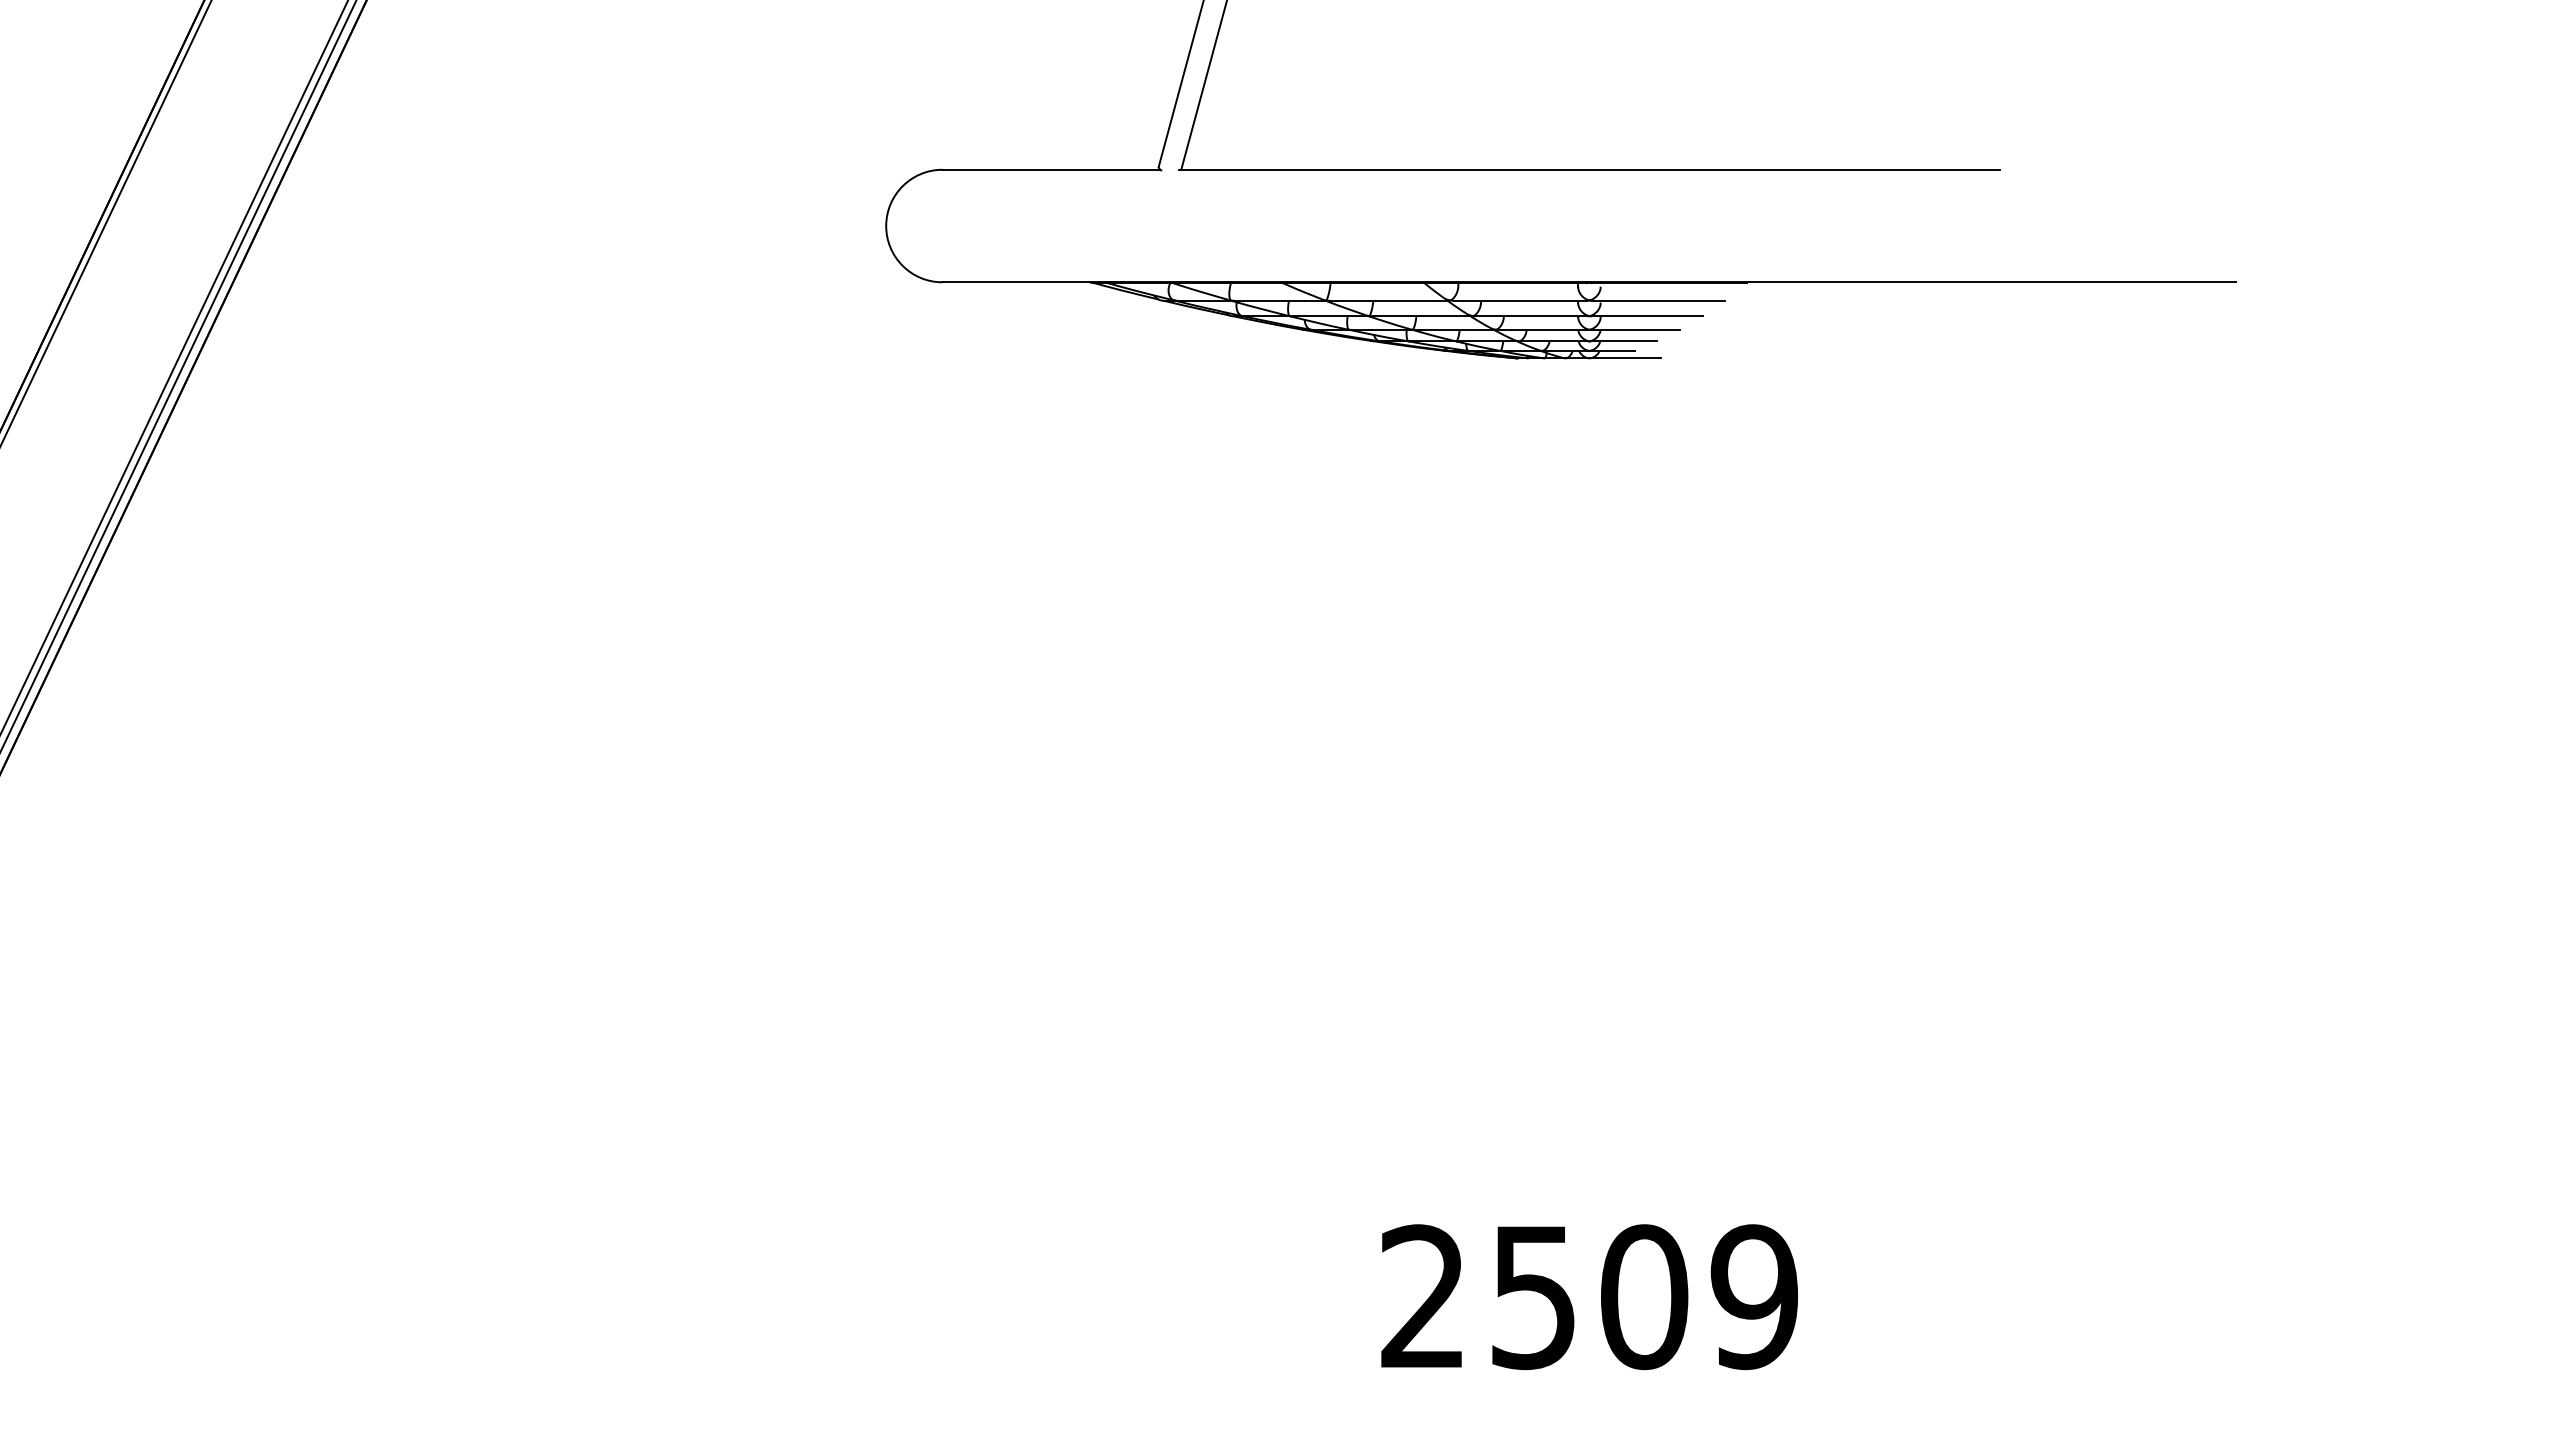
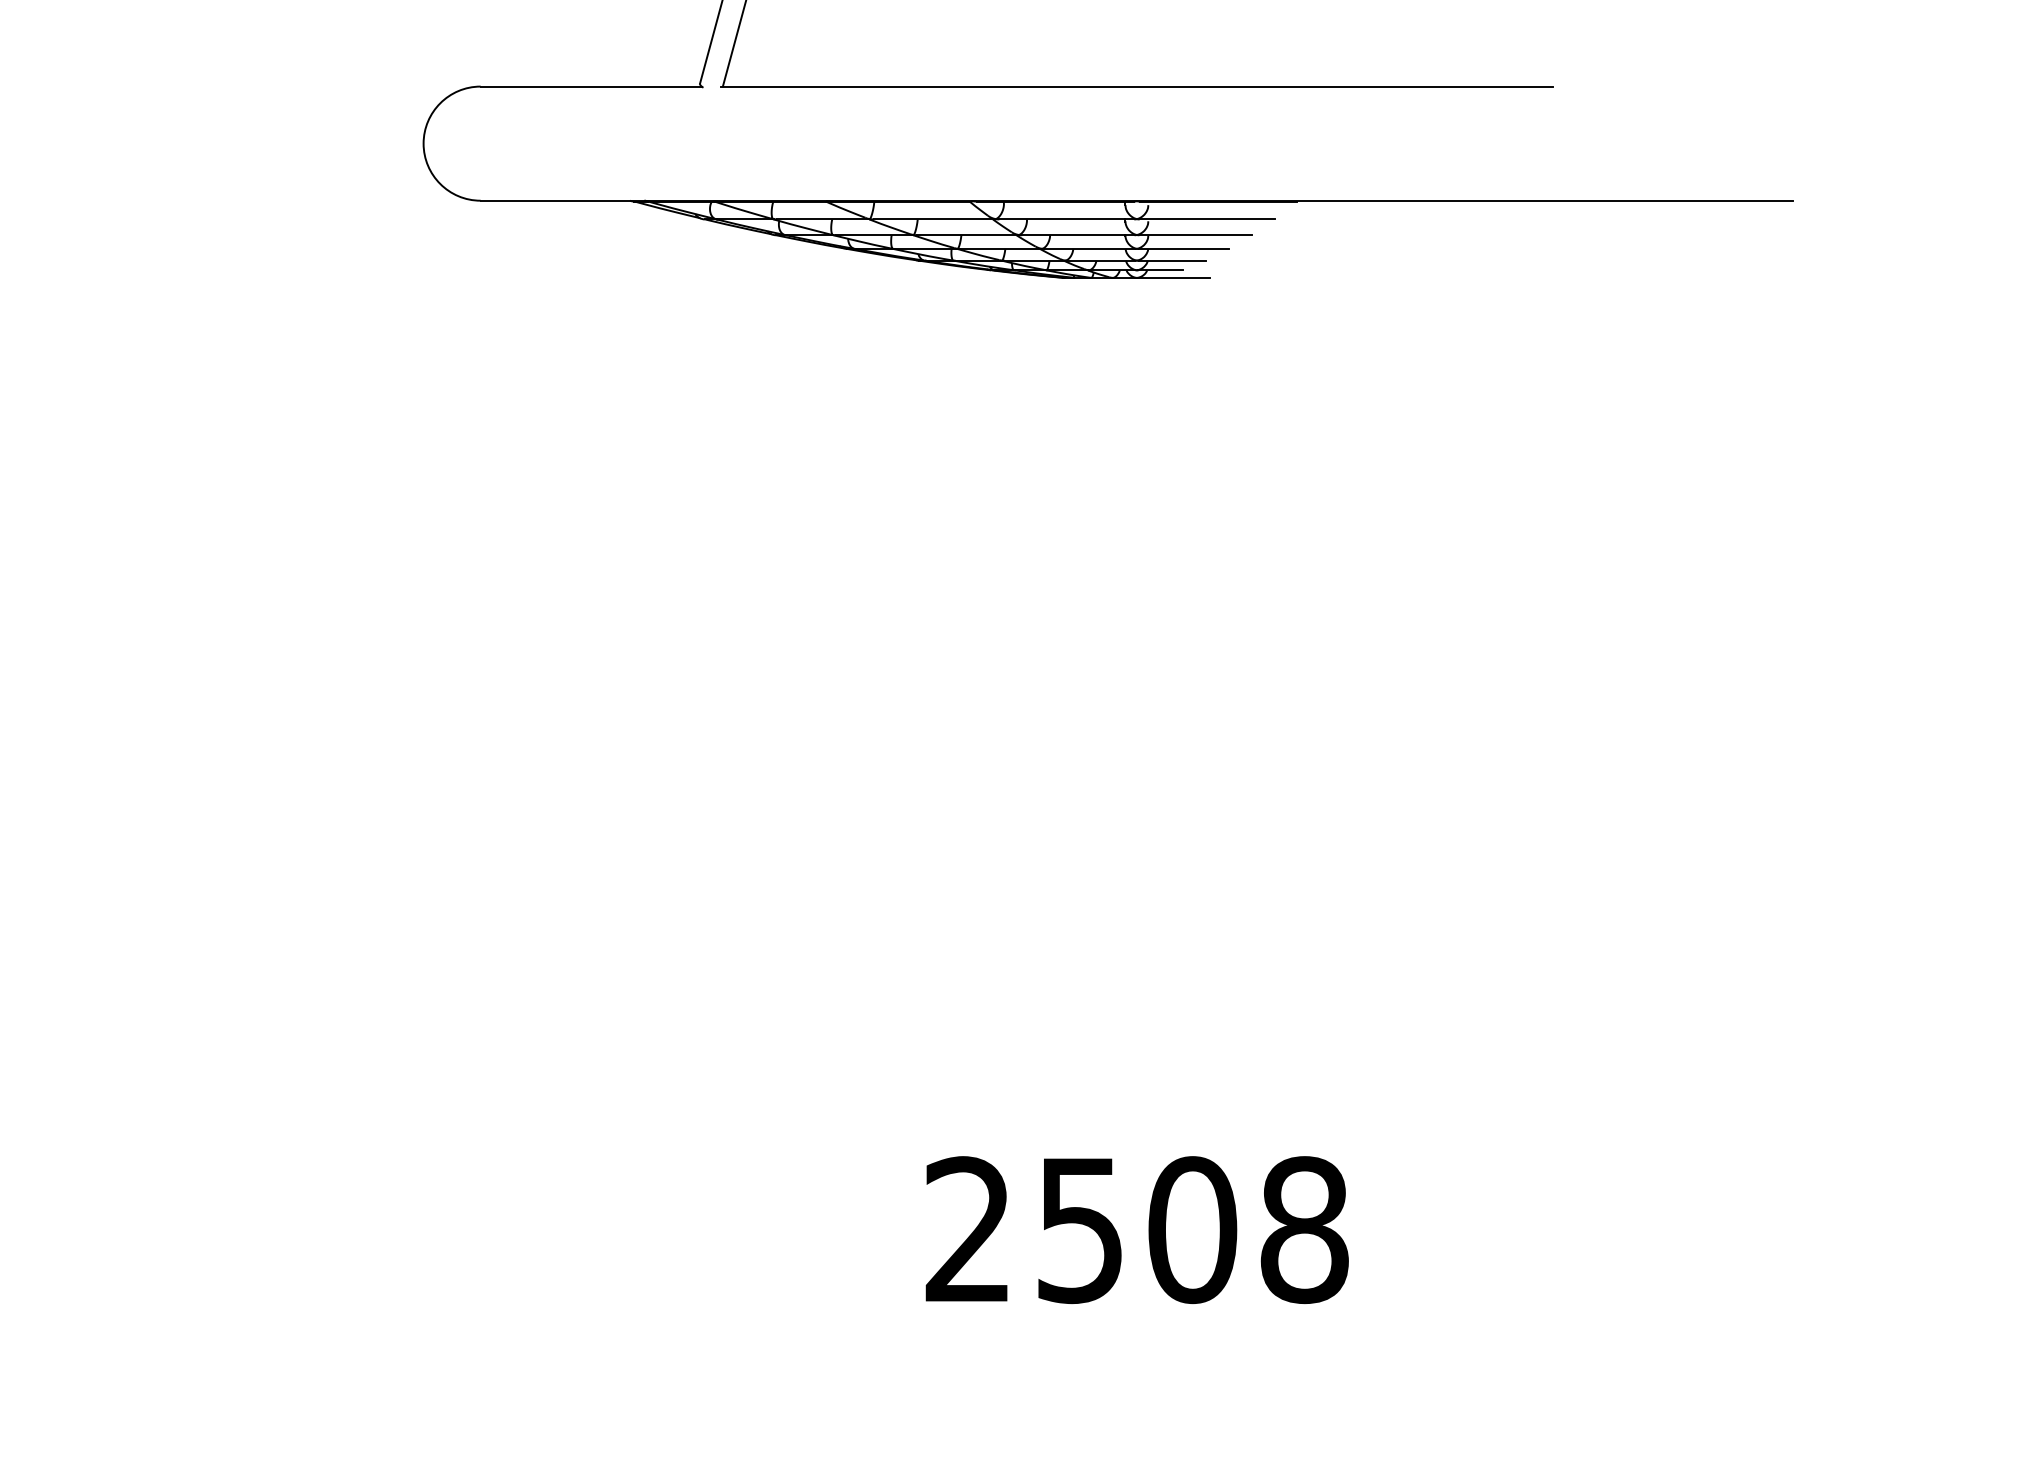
text: (1754, 1297) -> (1304, 1230), 2509 -> 2508

